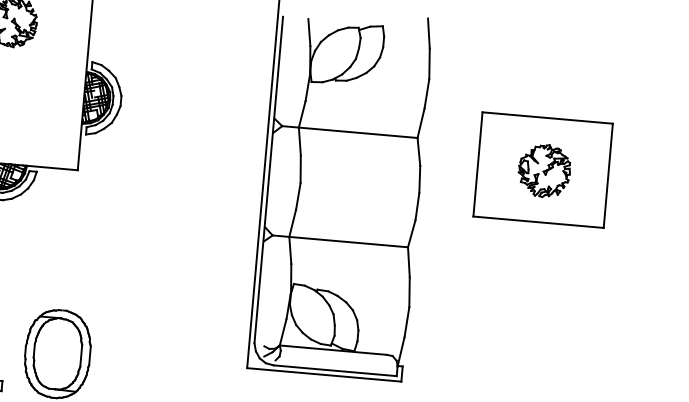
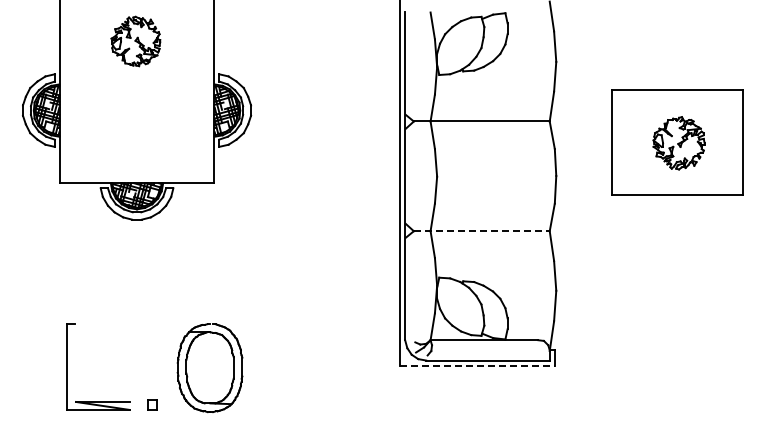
line: (340, 241) -> (481, 231), solid -> dashed
line: (324, 374) -> (477, 365), solid -> dashed

